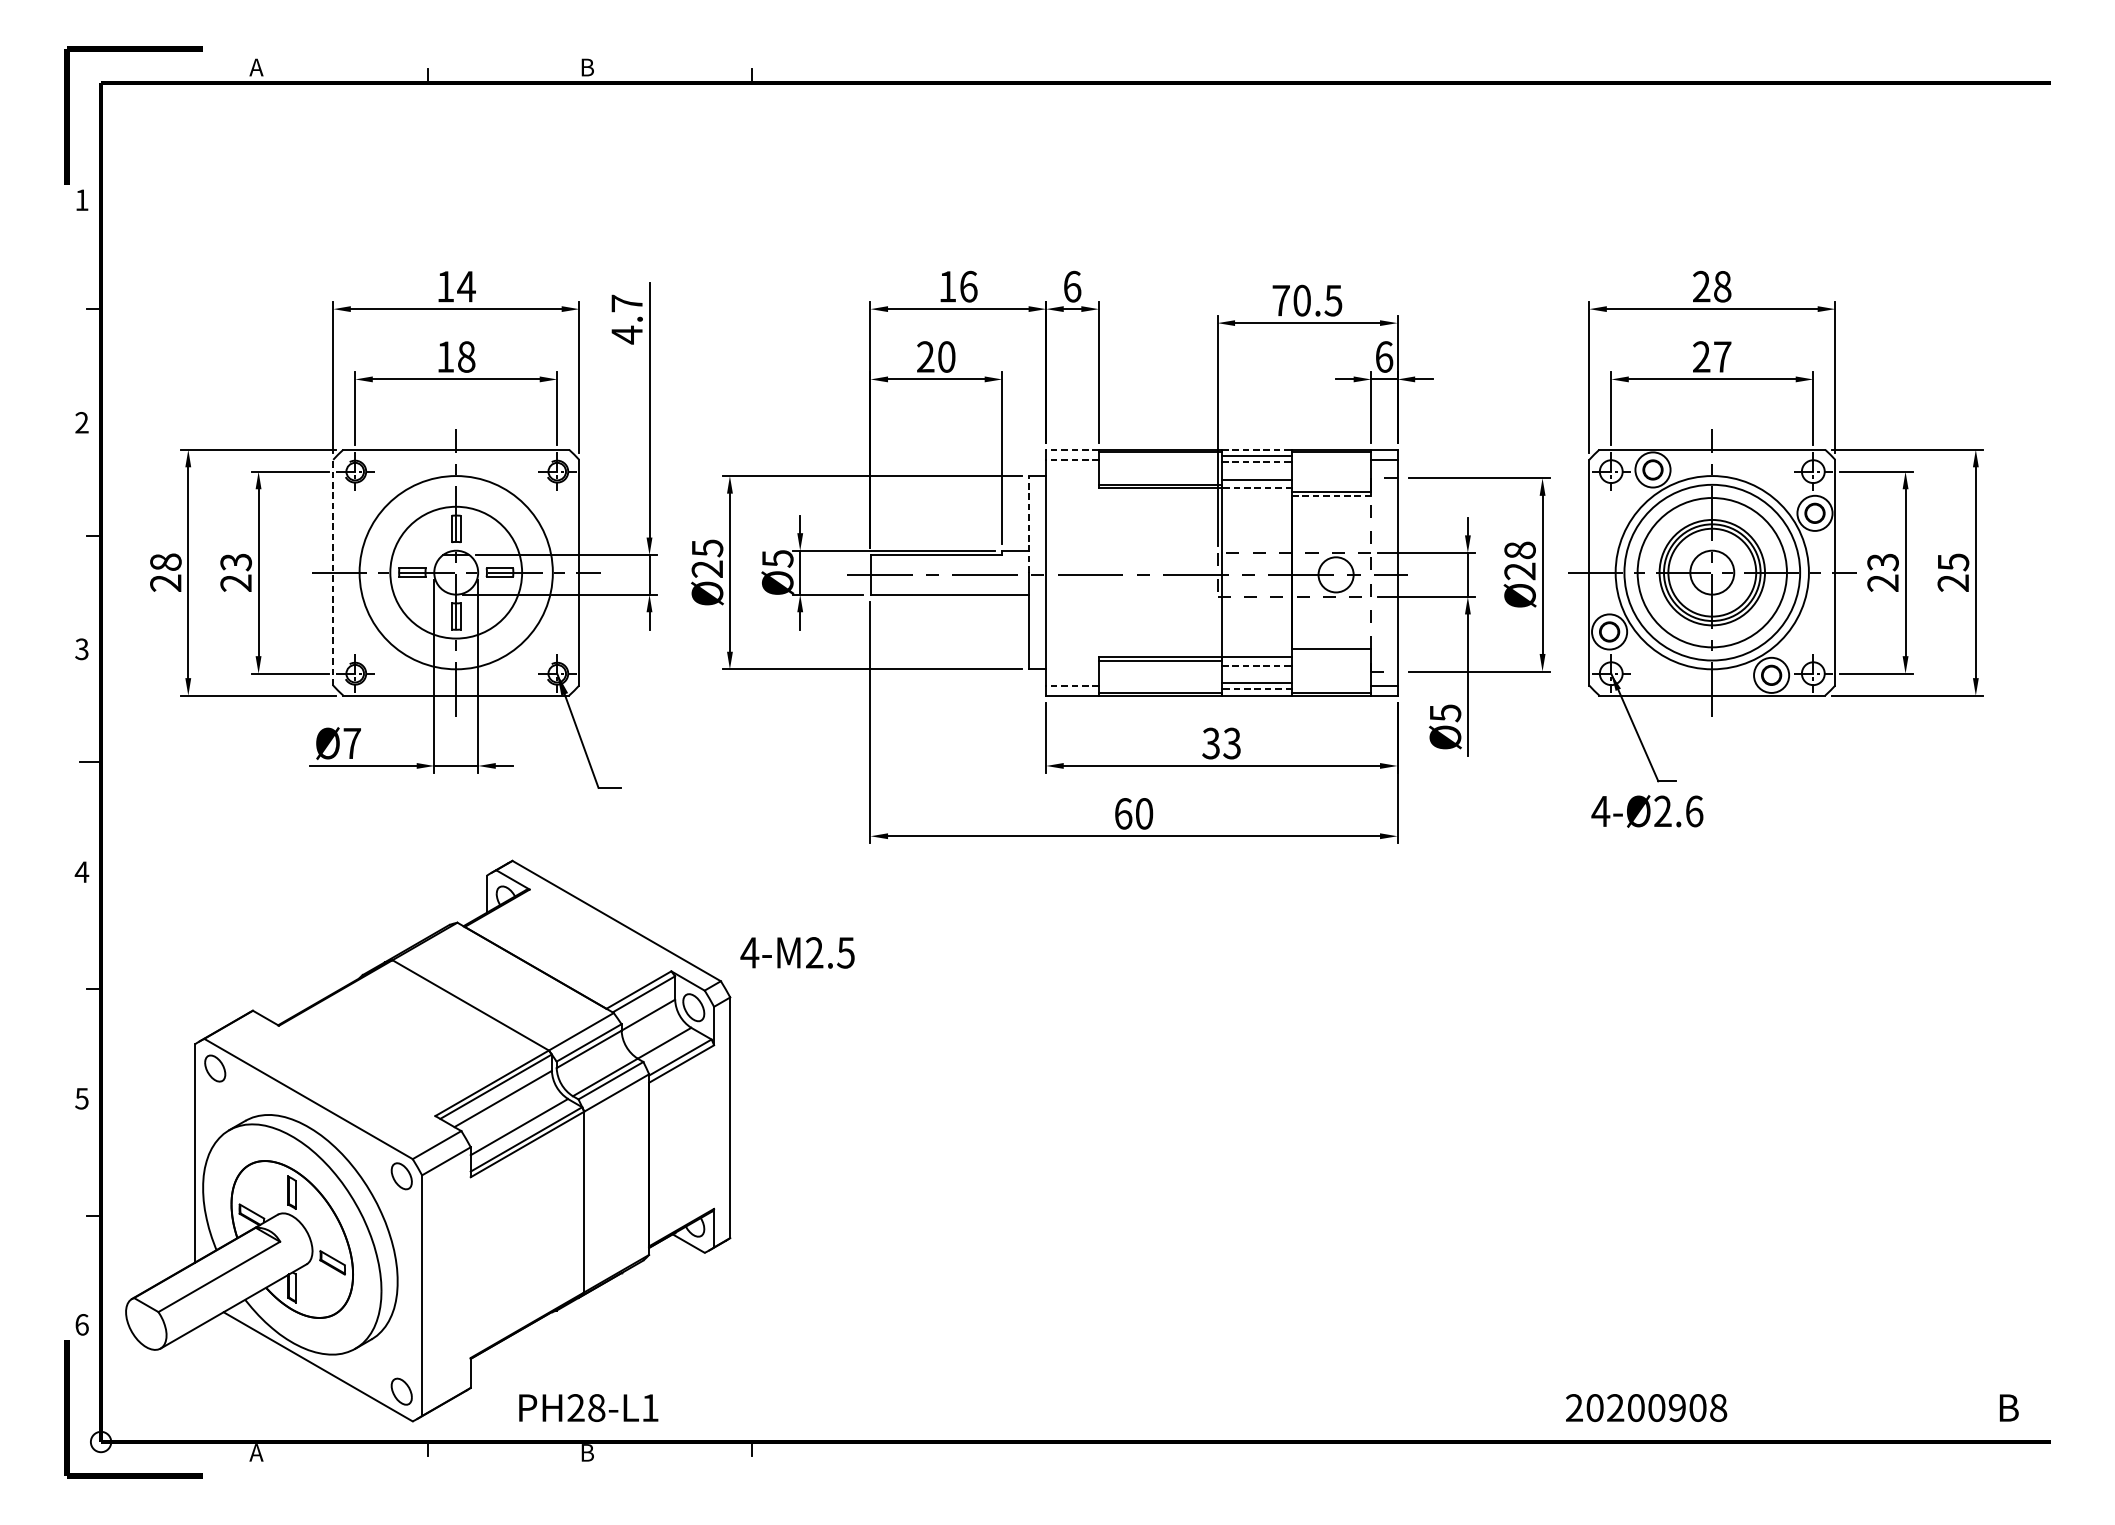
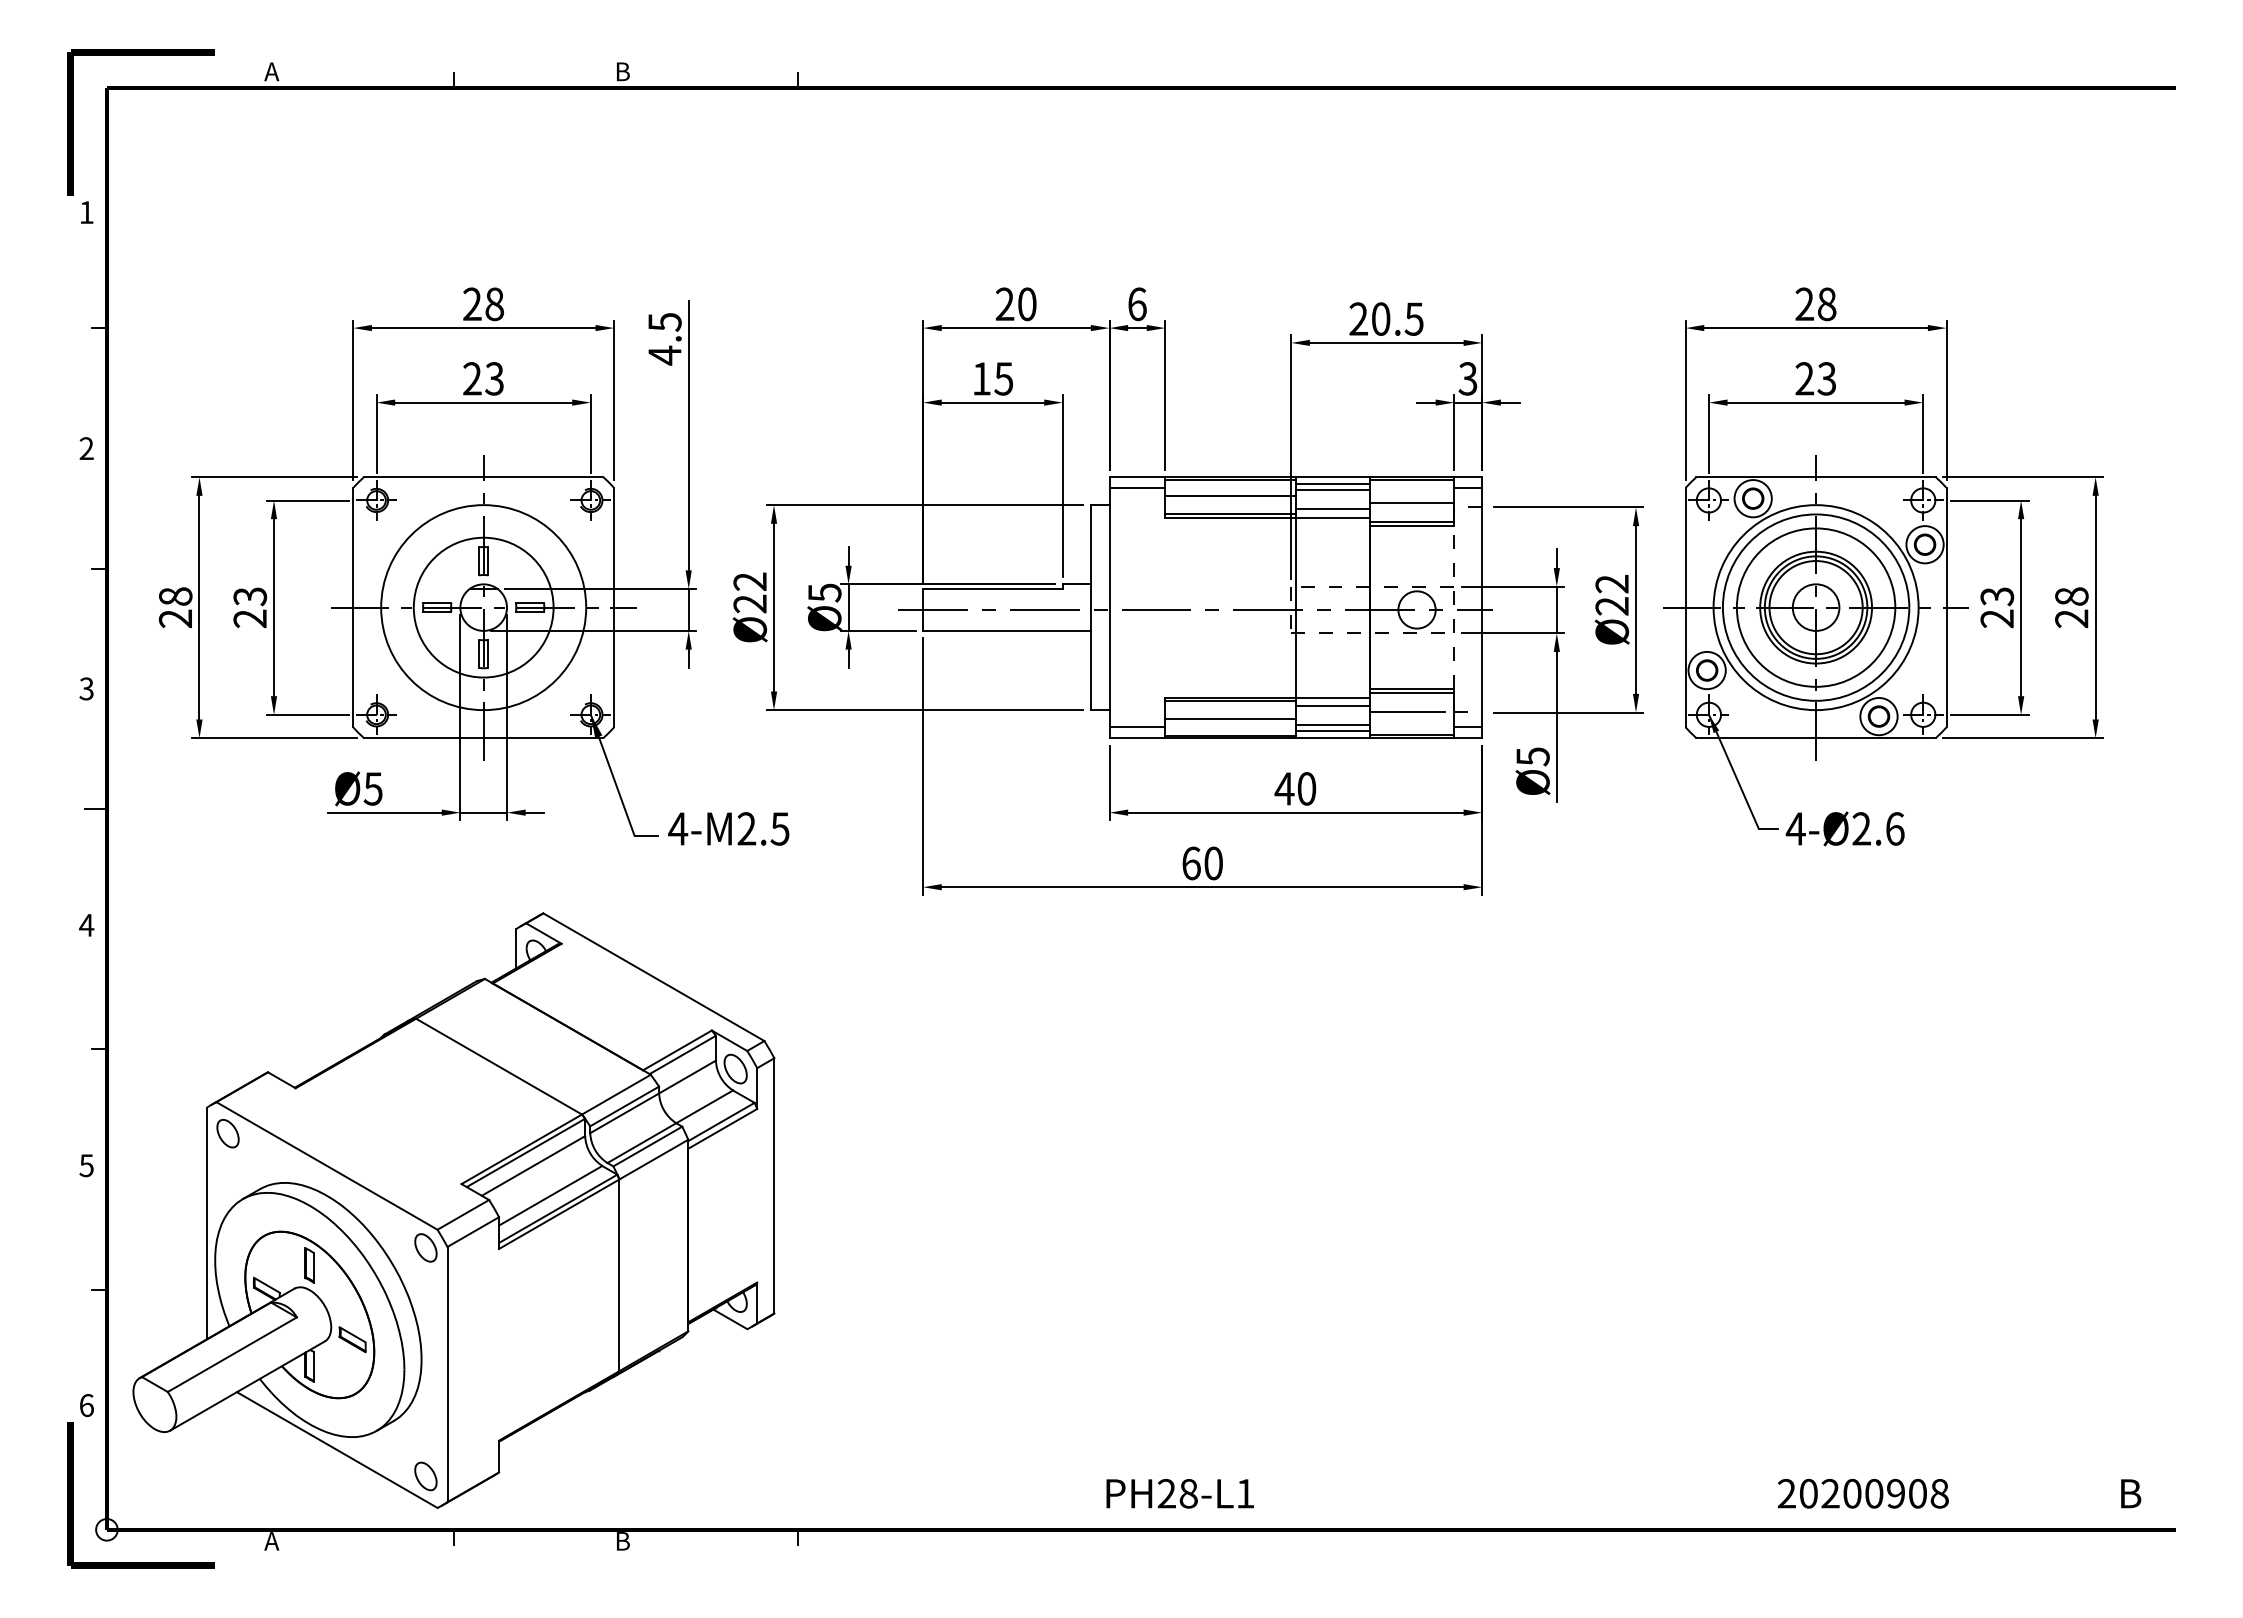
text: (456, 286) -> (483, 304), 14 -> 28
text: (957, 286) -> (1015, 304), 16 -> 20
text: (1280, 300) -> (1358, 318), 70.5 -> 20.5
text: (626, 303) -> (664, 322), 4.7 -> 4.5
text: (456, 356) -> (483, 378), 18 -> 23
text: (935, 356) -> (992, 378), 20 -> 15
text: (1383, 356) -> (1467, 378), 6 -> 3
text: (1722, 356) -> (1826, 378), 27 -> 23
line: (1072, 449) -> (1137, 477), dashed -> solid
line: (1257, 449) -> (1333, 477), dashed -> solid
line: (1072, 459) -> (1137, 487), dashed -> solid
line: (1257, 462) -> (1333, 490), dashed -> solid
line: (1160, 466) -> (1230, 495), added
line: (1331, 474) -> (1412, 503), added
line: (1256, 487) -> (1332, 517), dashed -> solid
line: (1331, 496) -> (1412, 526), dashed -> solid
line: (1028, 523) -> (1090, 555), dashed -> solid
text: (707, 548) -> (750, 581), Ø25 -> Ø22
text: (1520, 549) -> (1612, 583), Ø28 -> Ø22
text: (1953, 562) -> (2071, 596), 25 -> 28
line: (333, 572) -> (353, 607), dashed -> solid
line: (1331, 653) -> (1412, 693), added
line: (1257, 665) -> (1333, 706), dashed -> solid
line: (1327, 671) -> (1407, 712), added
line: (1160, 678) -> (1230, 719), added
line: (1072, 685) -> (1137, 727), dashed -> solid
line: (1256, 689) -> (1332, 731), dashed -> solid
text: (351, 743) -> (372, 788), Ø7 -> Ø5
text: (1221, 743) -> (1295, 788), 33 -> 40
text: (1646, 811) -> (1844, 828), moved
text: (797, 952) -> (728, 828), moved
text: (588, 1407) -> (1179, 1493), moved
text: (1645, 1407) -> (1862, 1493), moved

